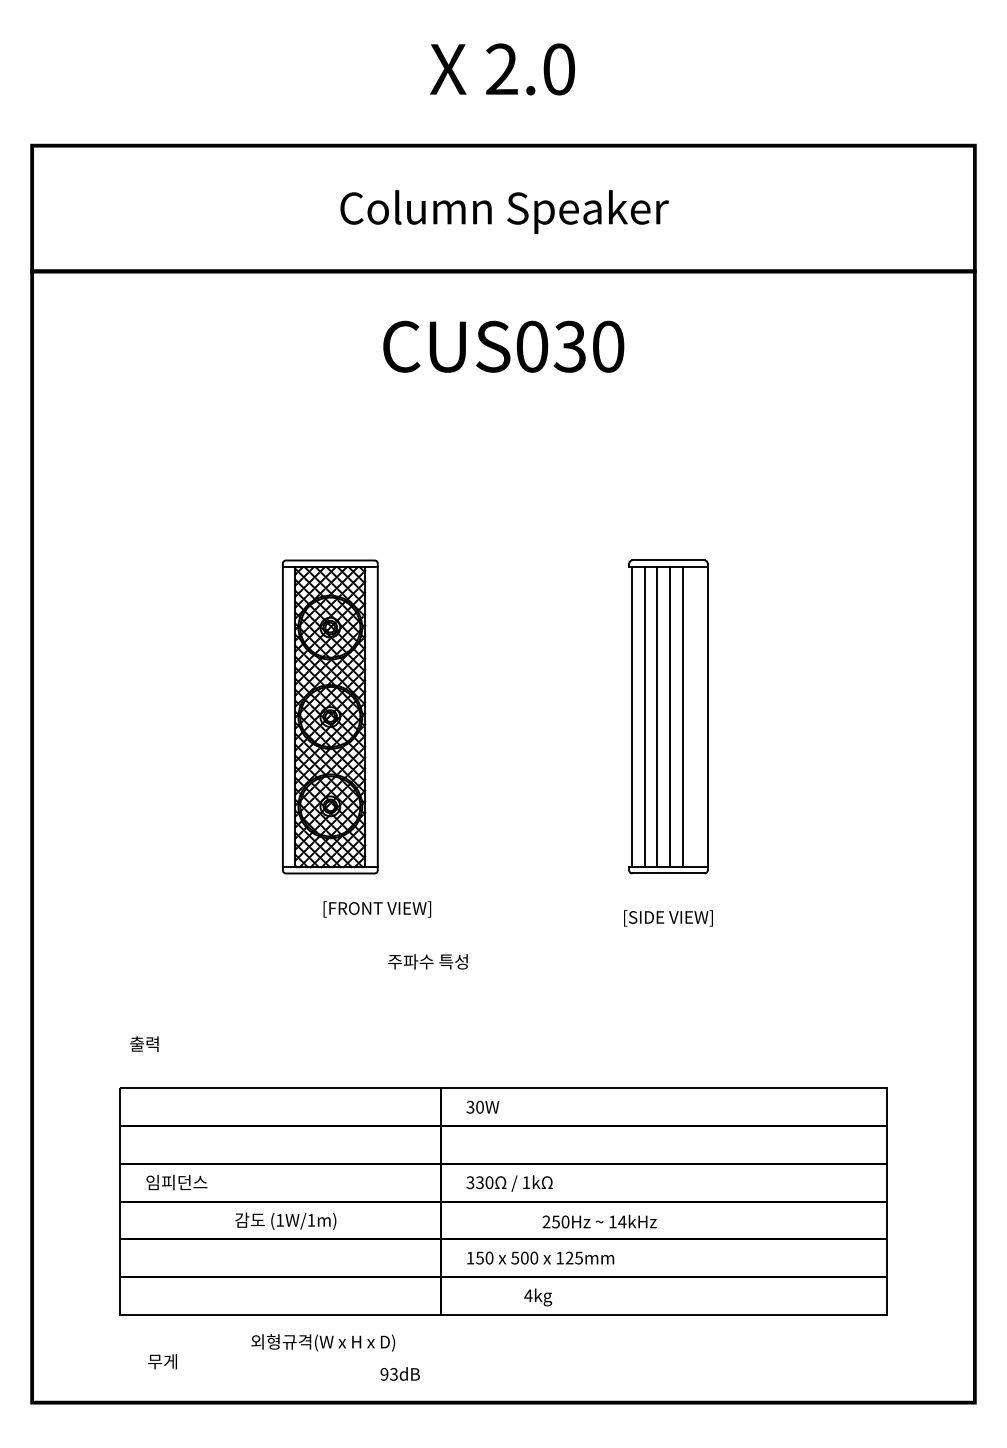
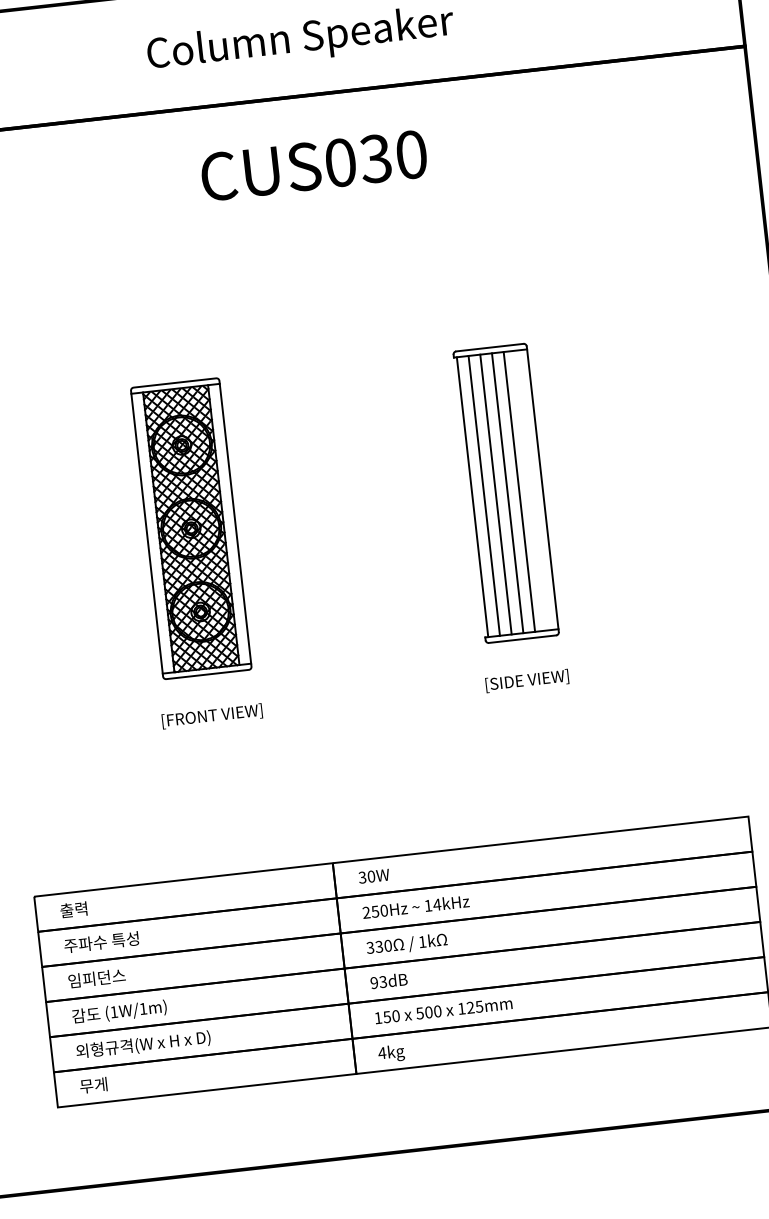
text: (377, 909) -> (212, 716), moved
text: (427, 961) -> (101, 942), moved
text: (144, 1043) -> (73, 909), moved
text: (285, 1220) -> (119, 1011), moved
text: (599, 1221) -> (415, 906), moved
text: (538, 1297) -> (391, 1053), moved
text: (323, 1342) -> (143, 1044), moved
text: (162, 1361) -> (93, 1085), moved
text: (399, 1373) -> (388, 980), moved

